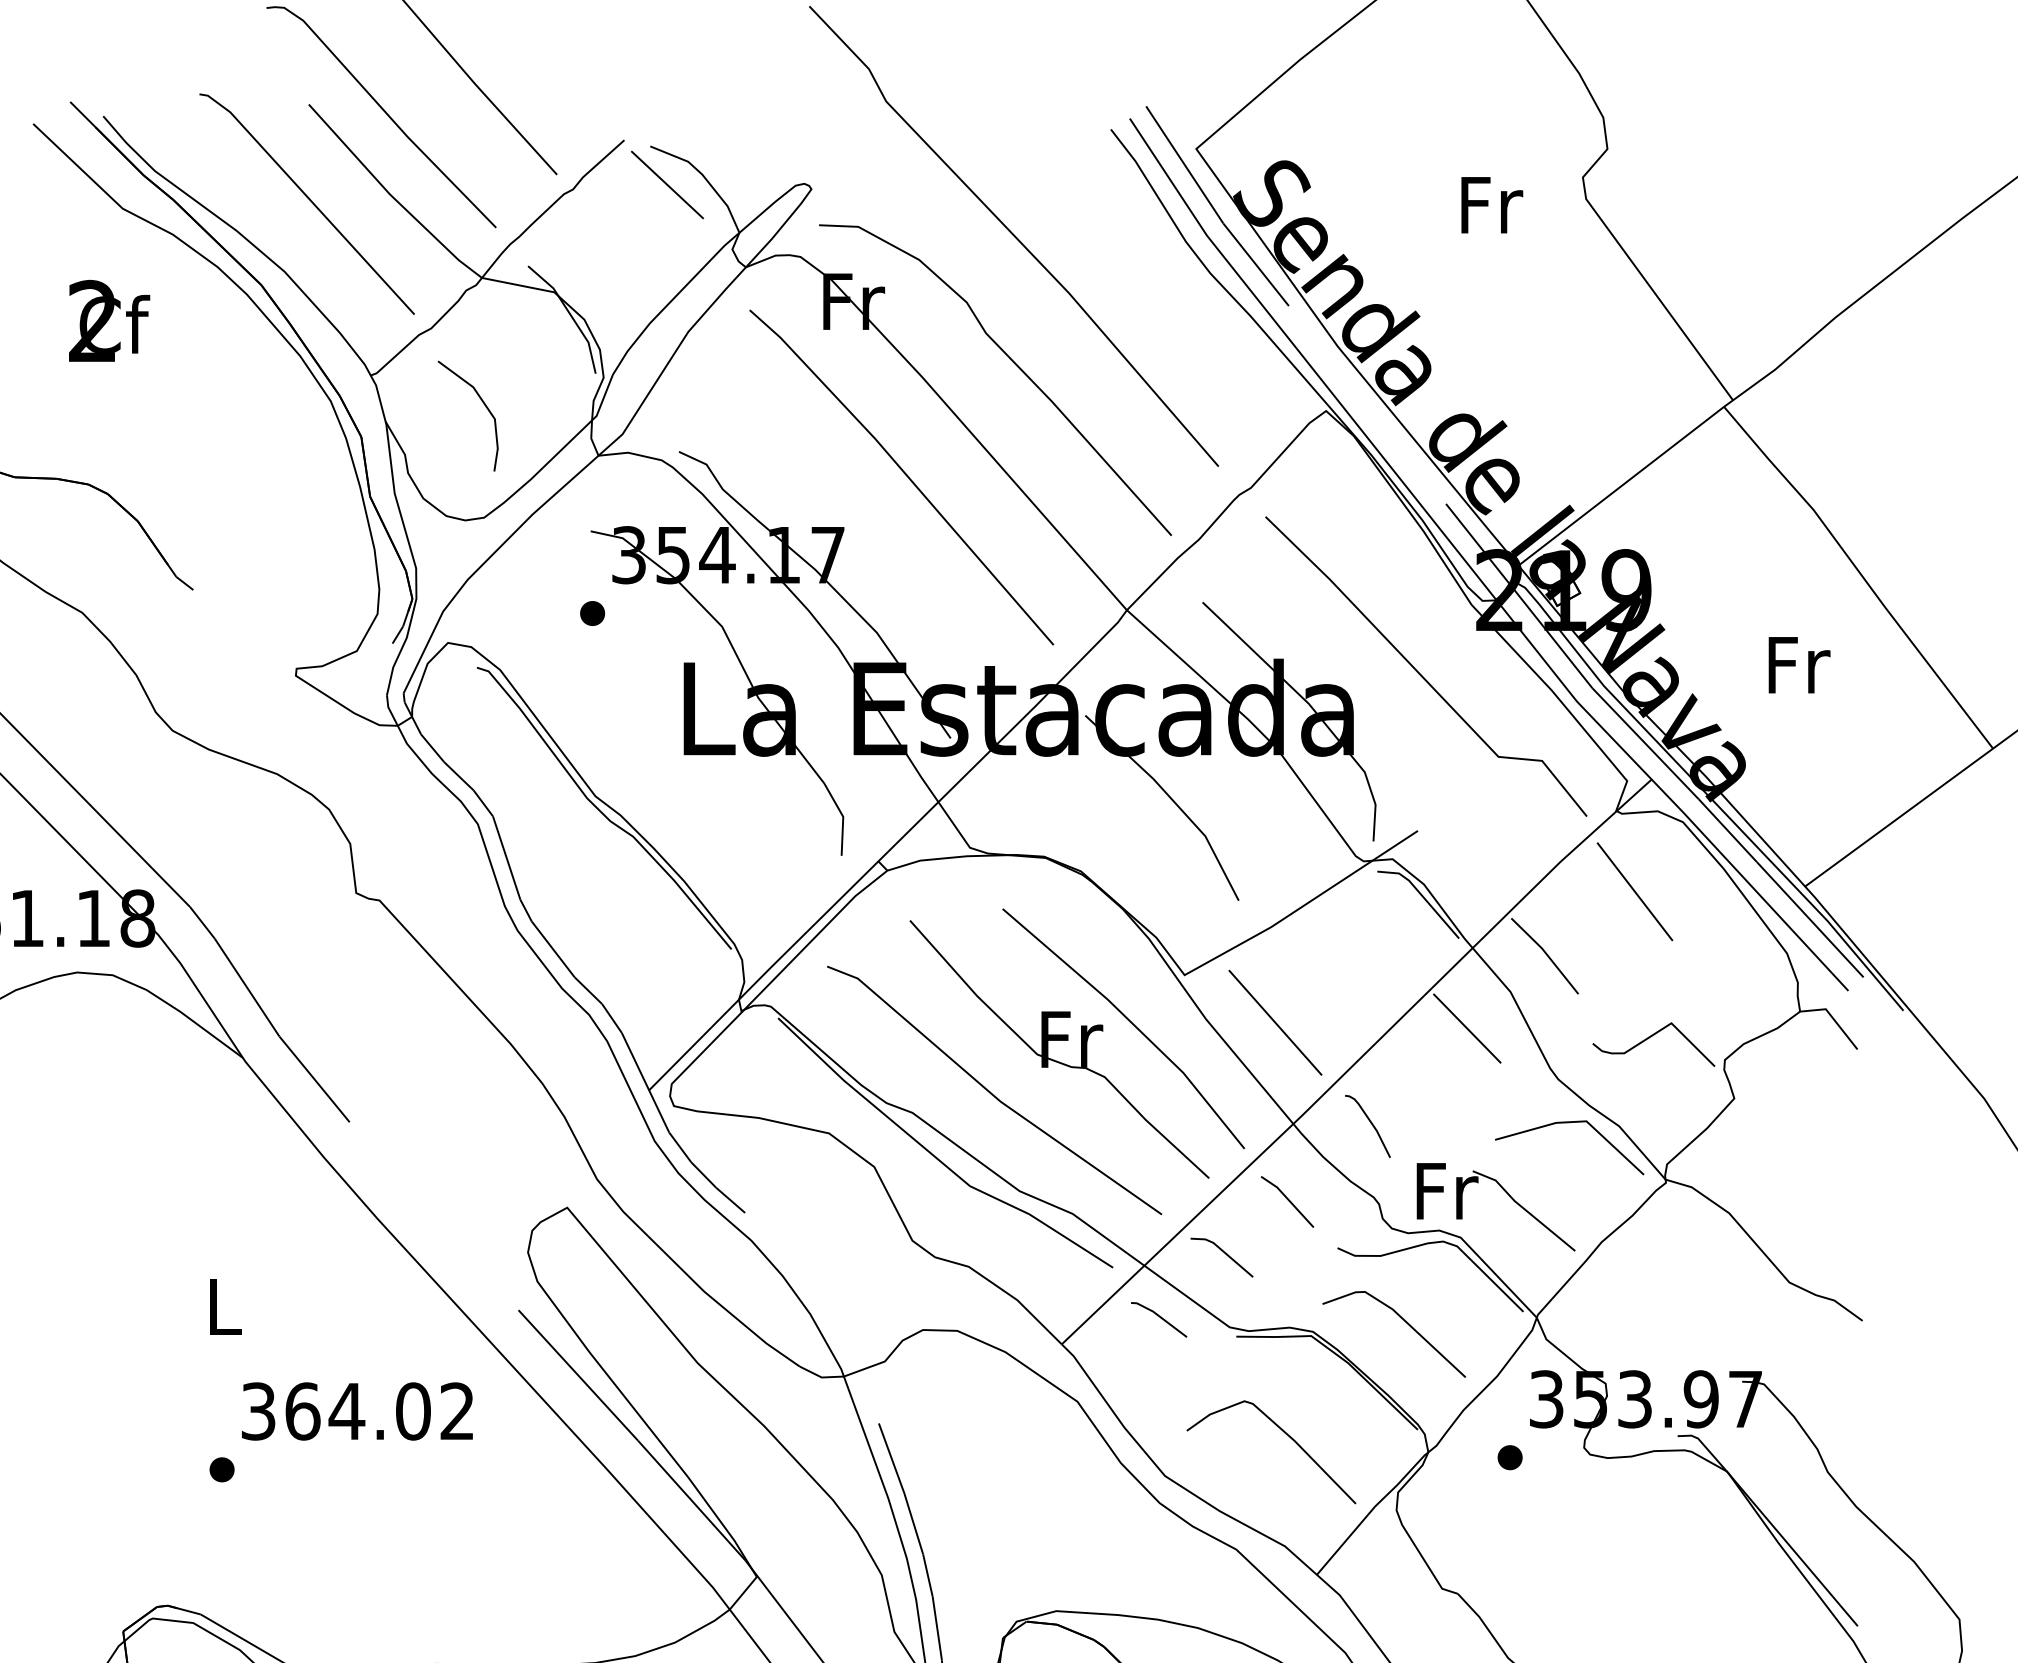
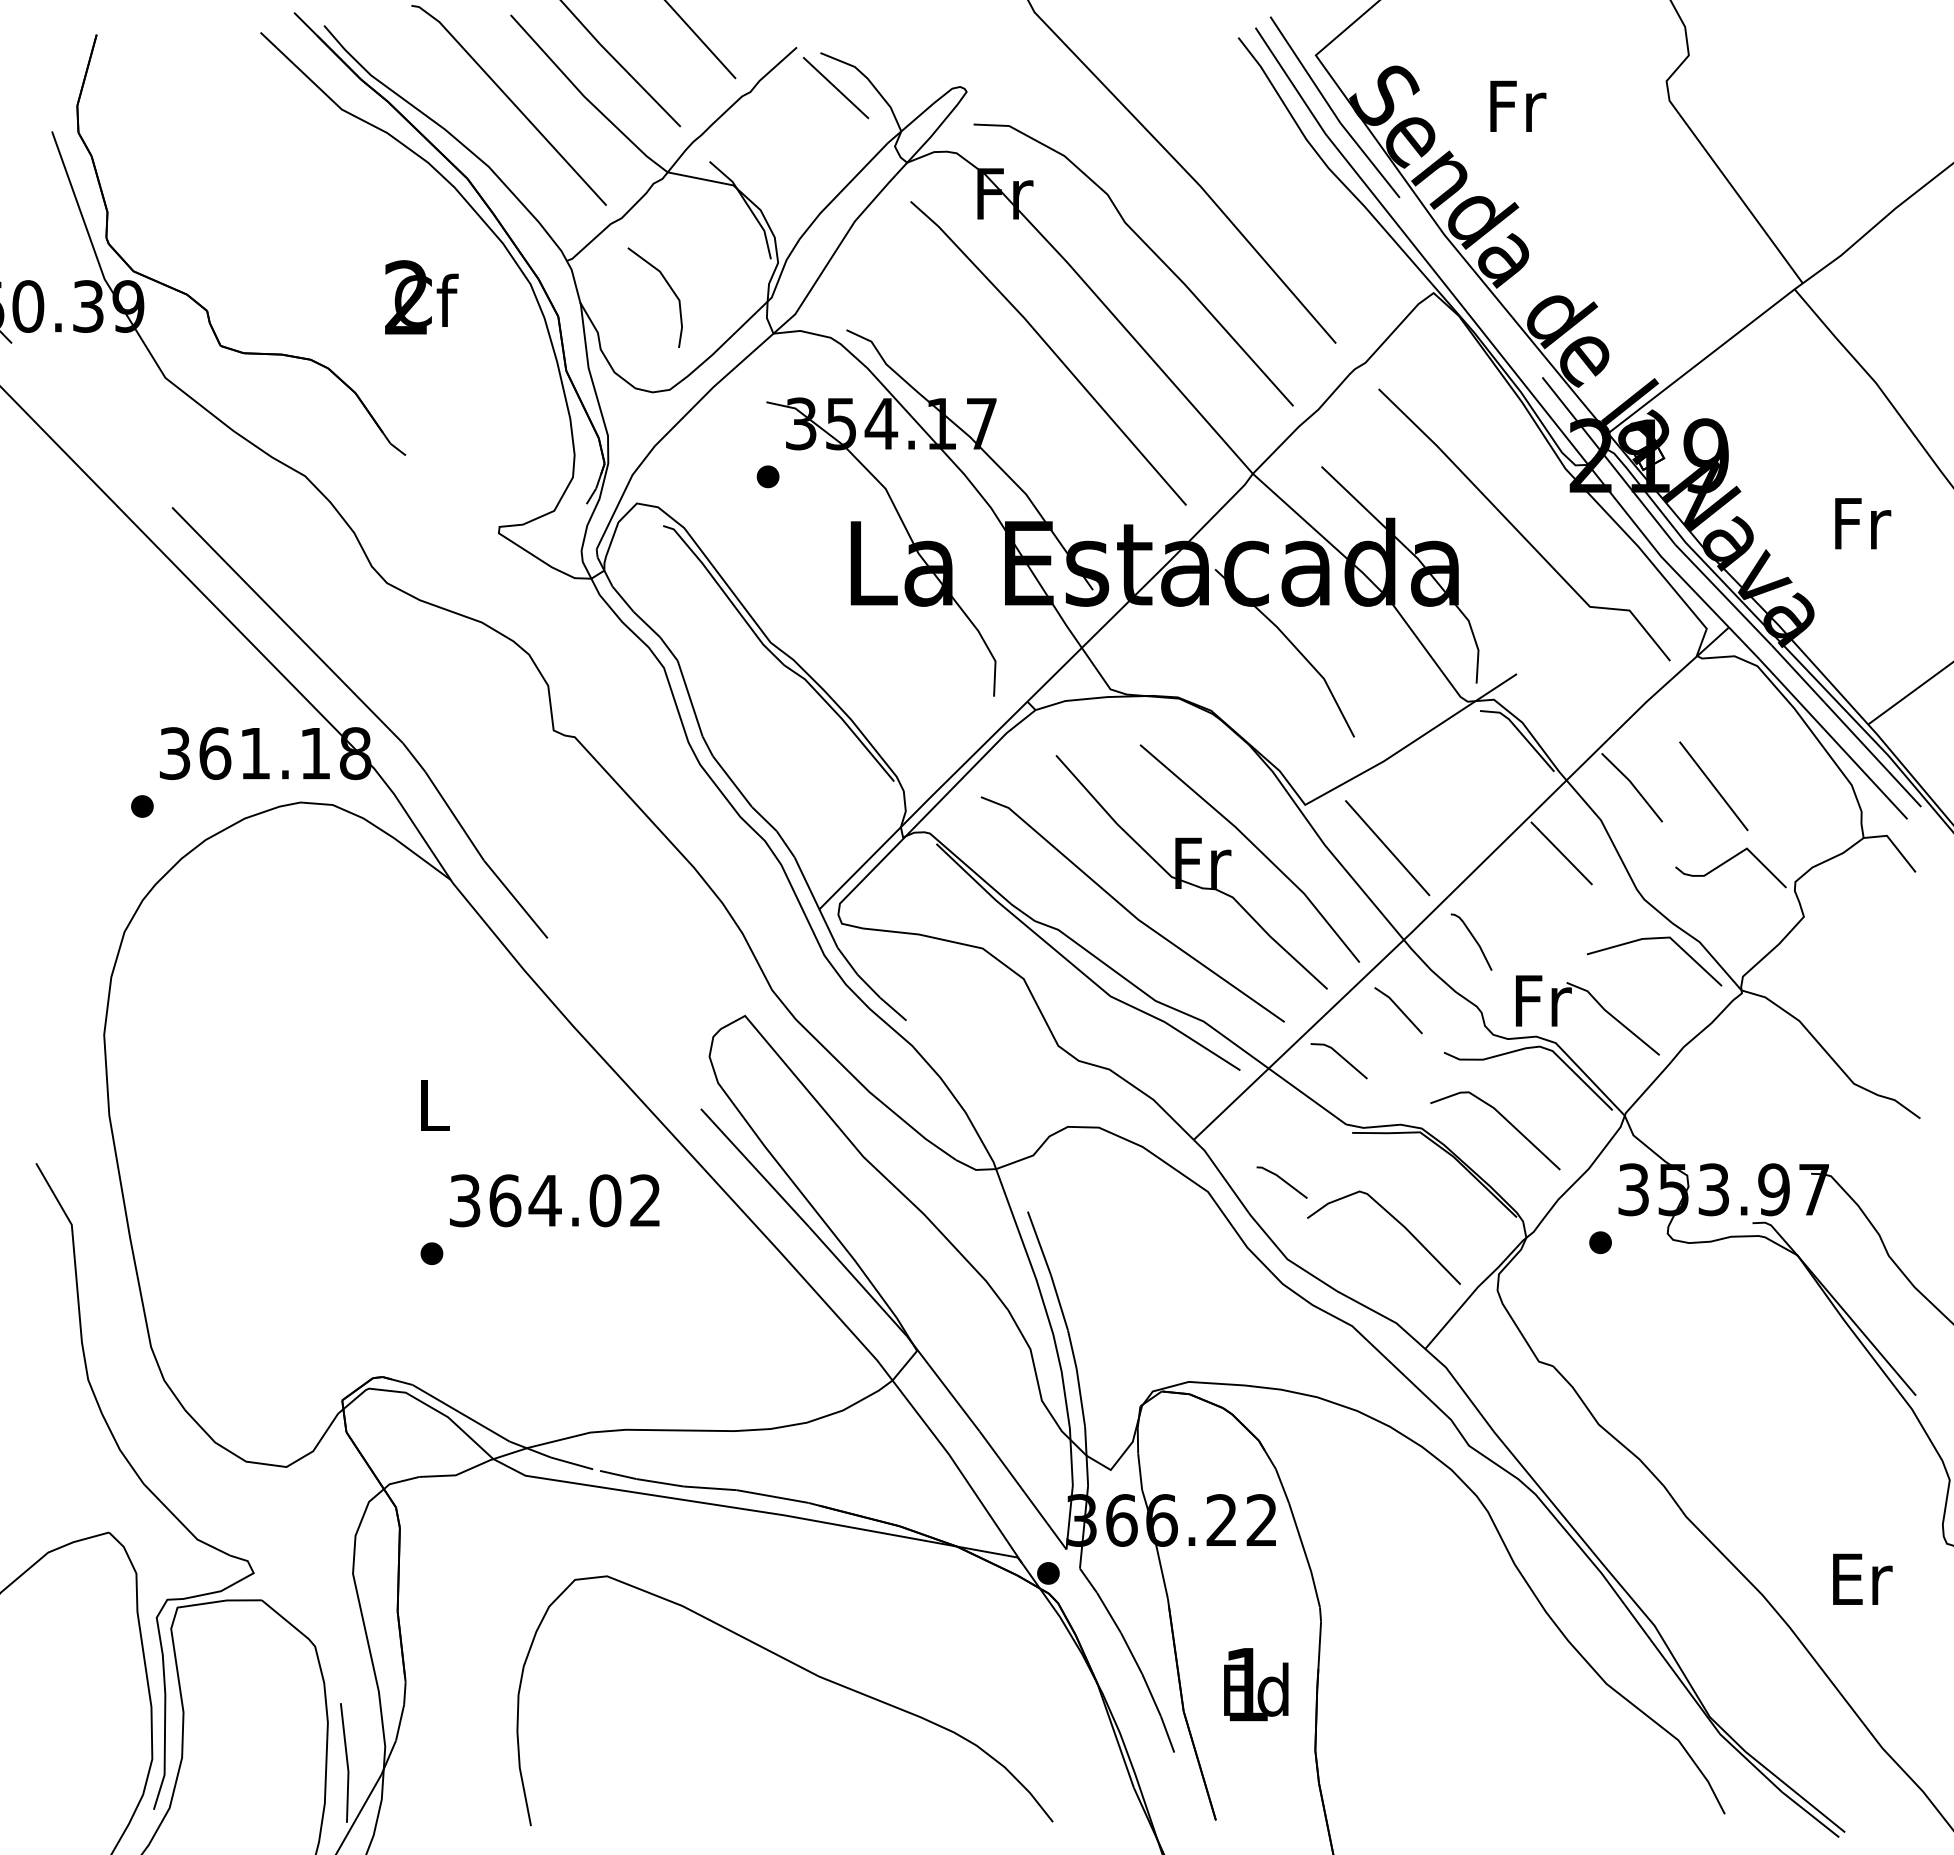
text: (1492, 204) -> (1518, 105), moved
text: (109, 321) -> (421, 297), moved
line: (1634, 892) -> (1713, 786), moved
line: (1159, 1317) -> (1282, 1180), moved

